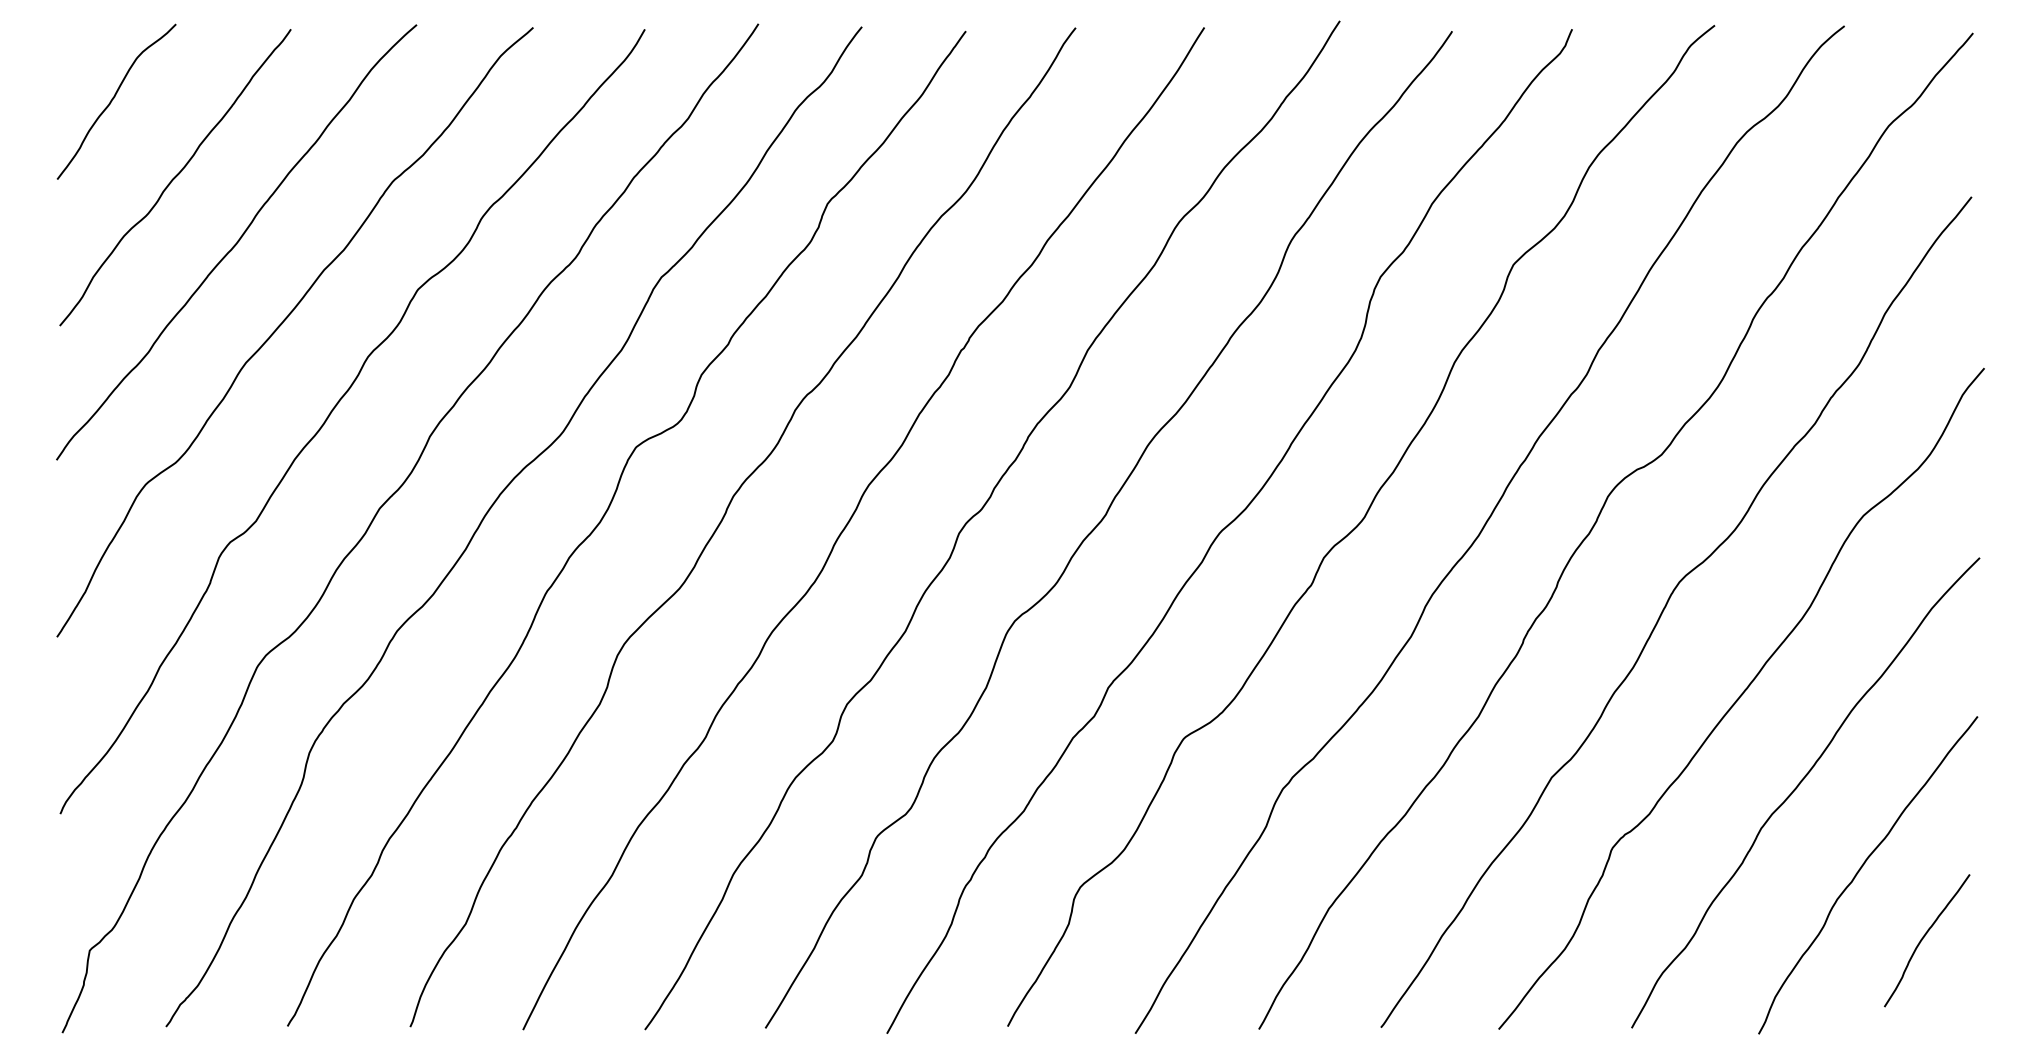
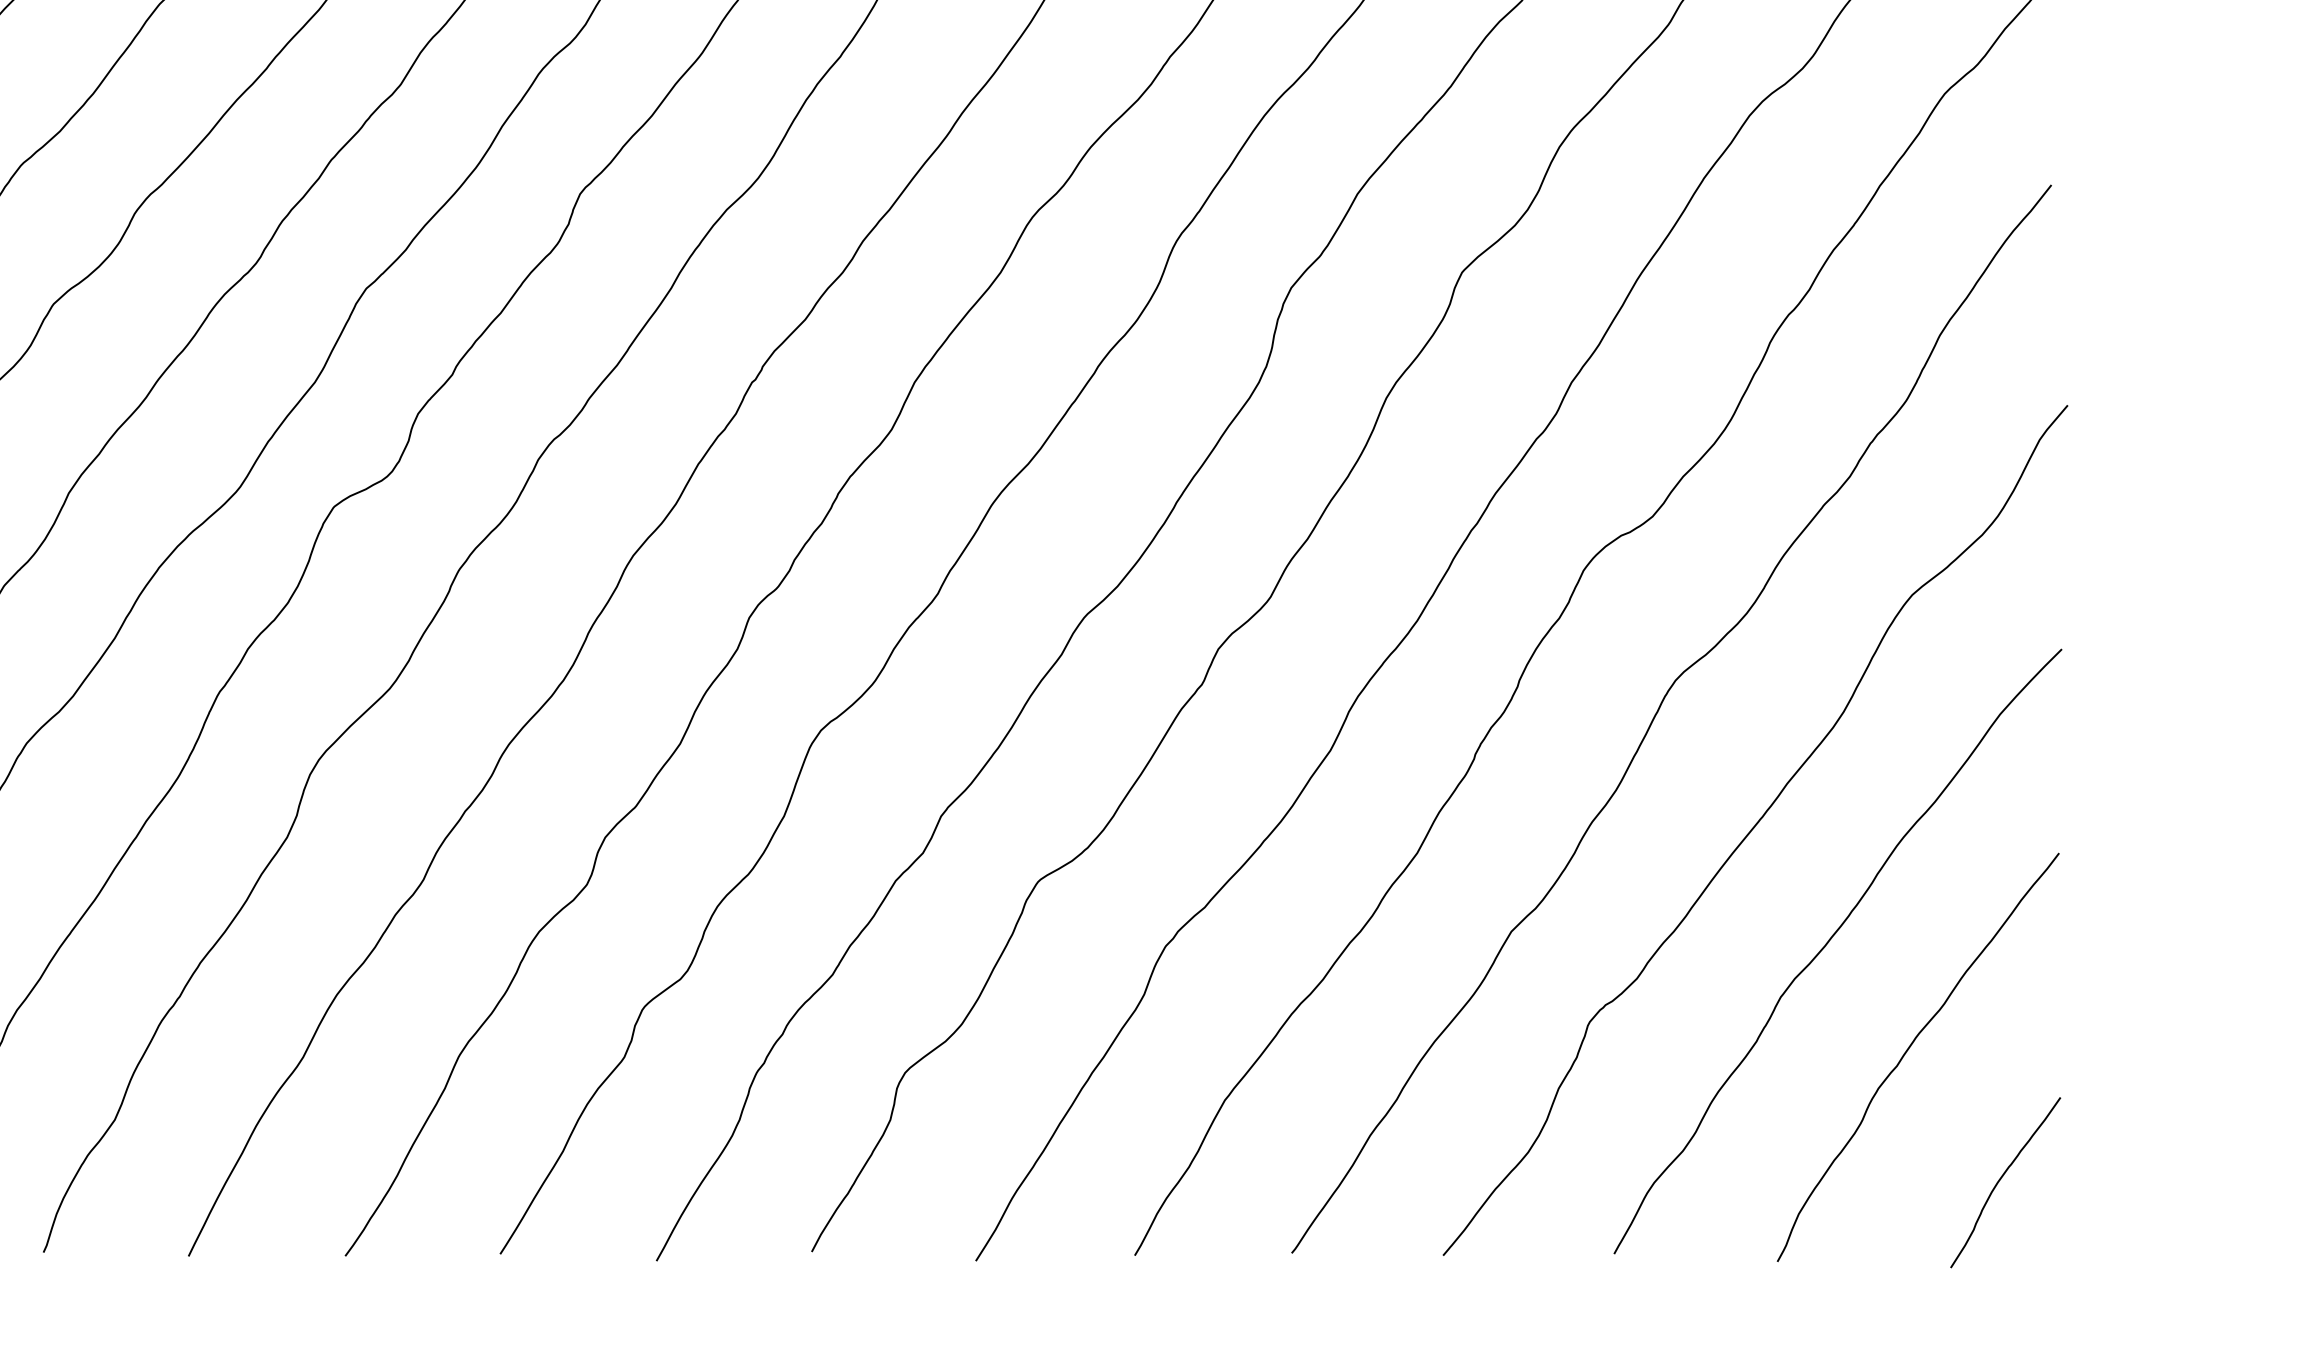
curve: (1924, 937) -> (2002, 1178), moved

